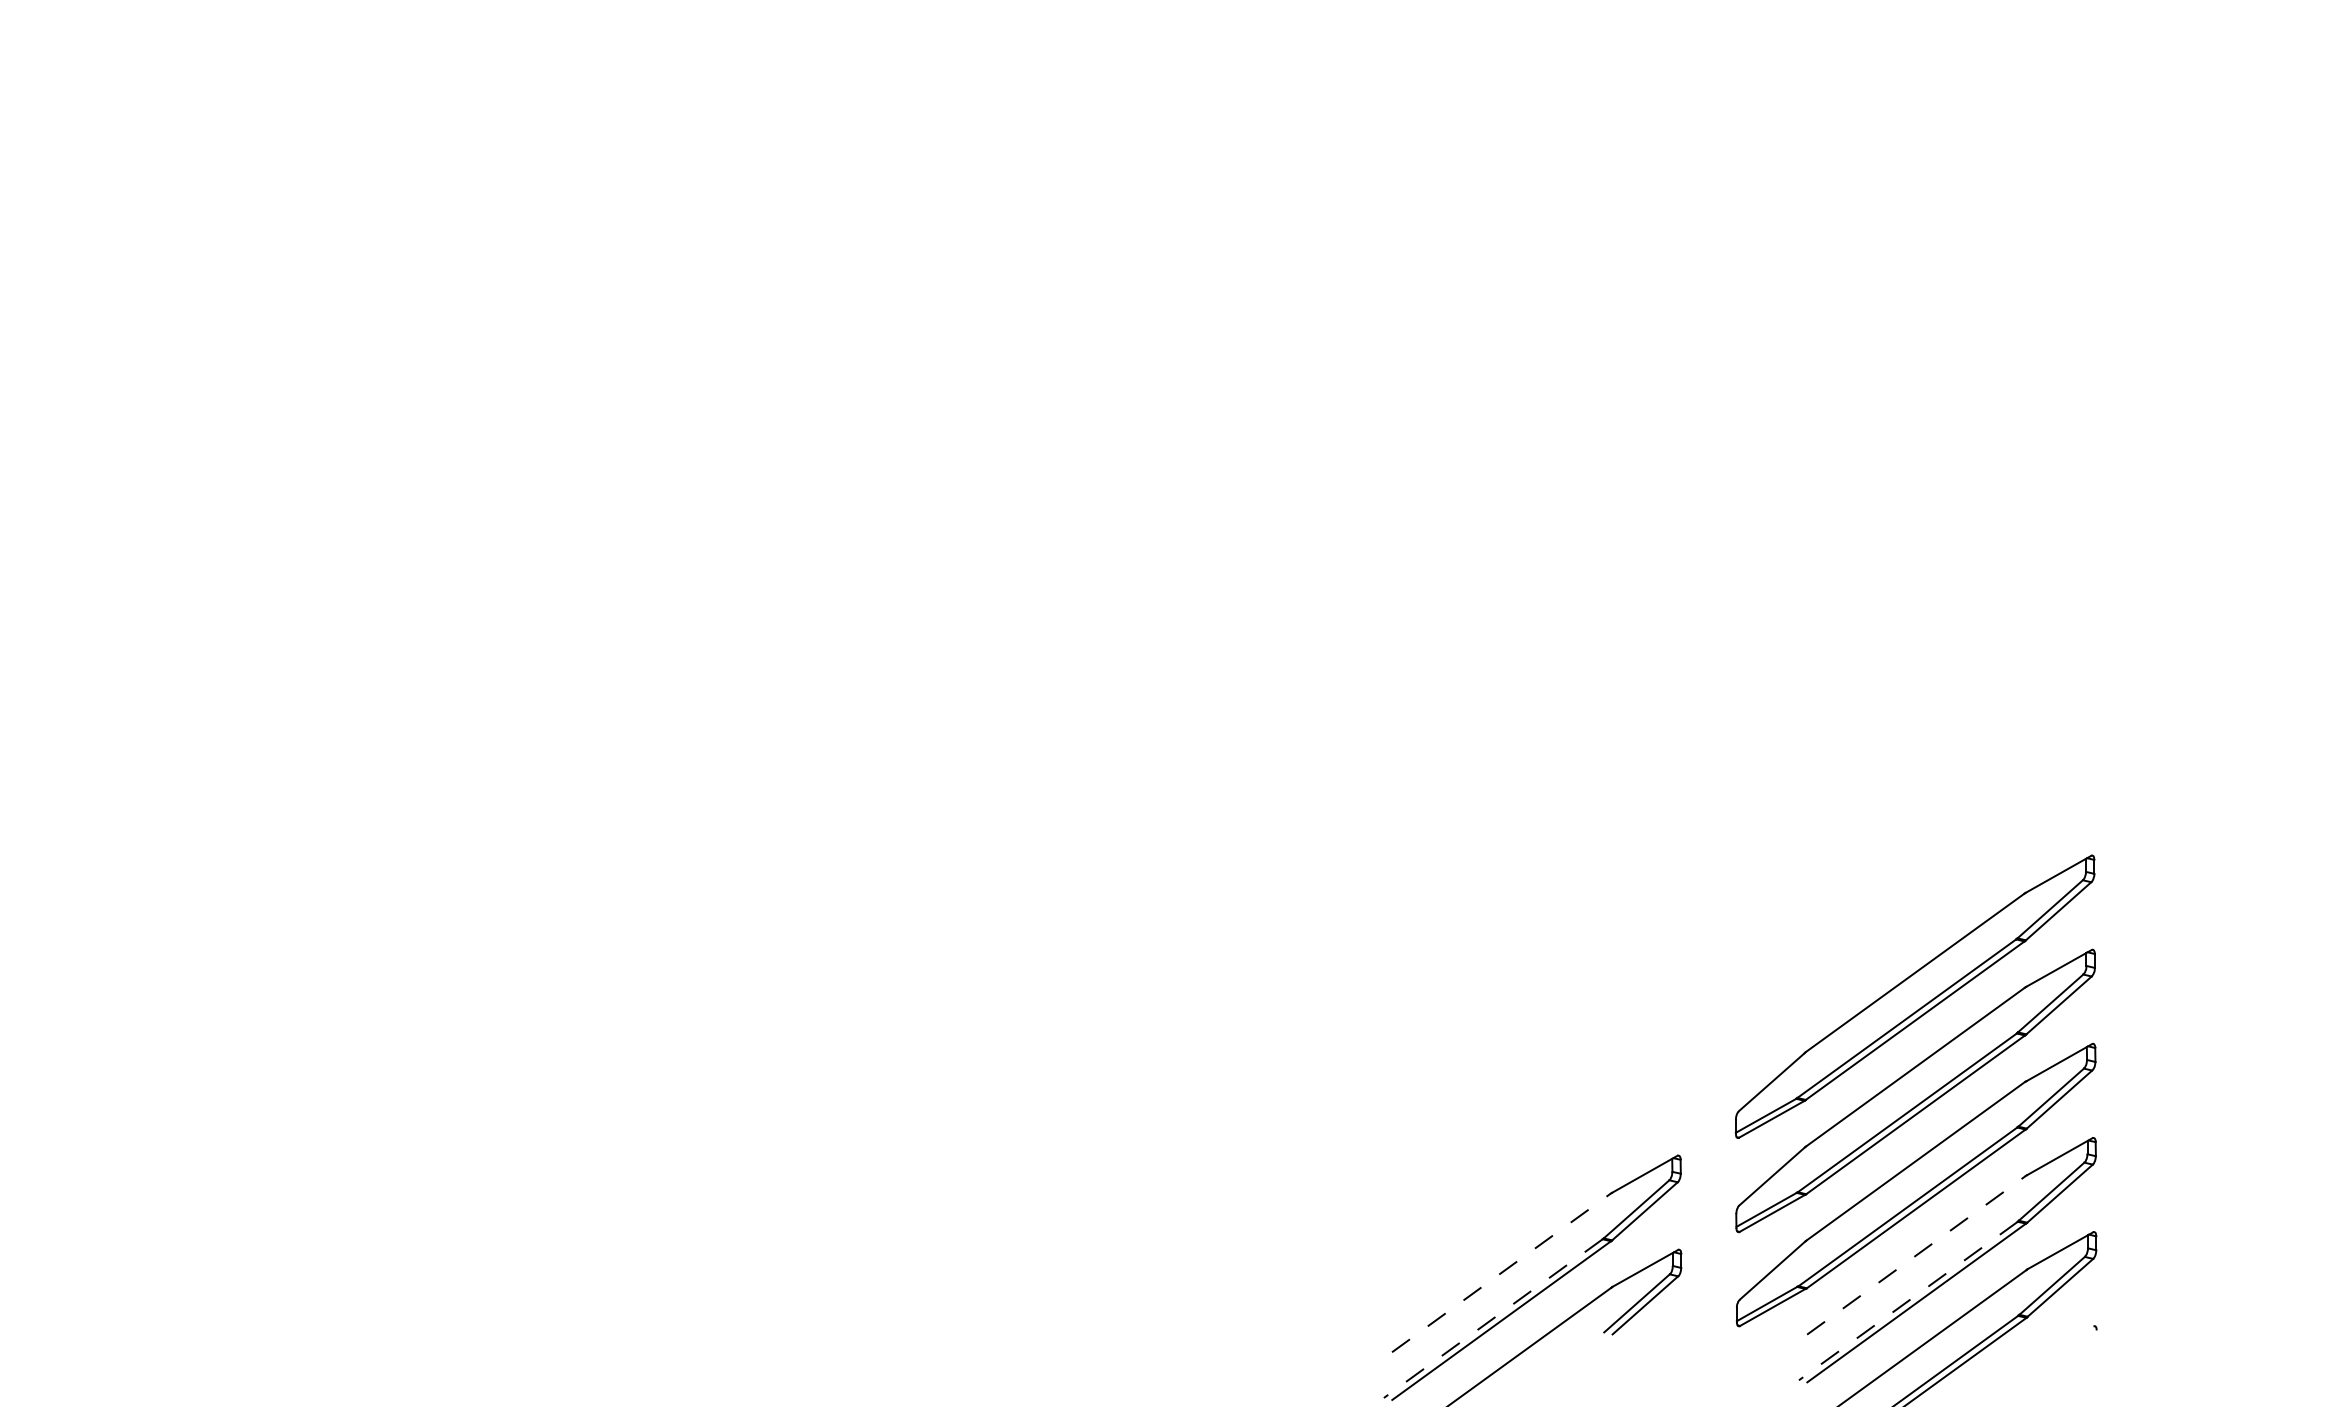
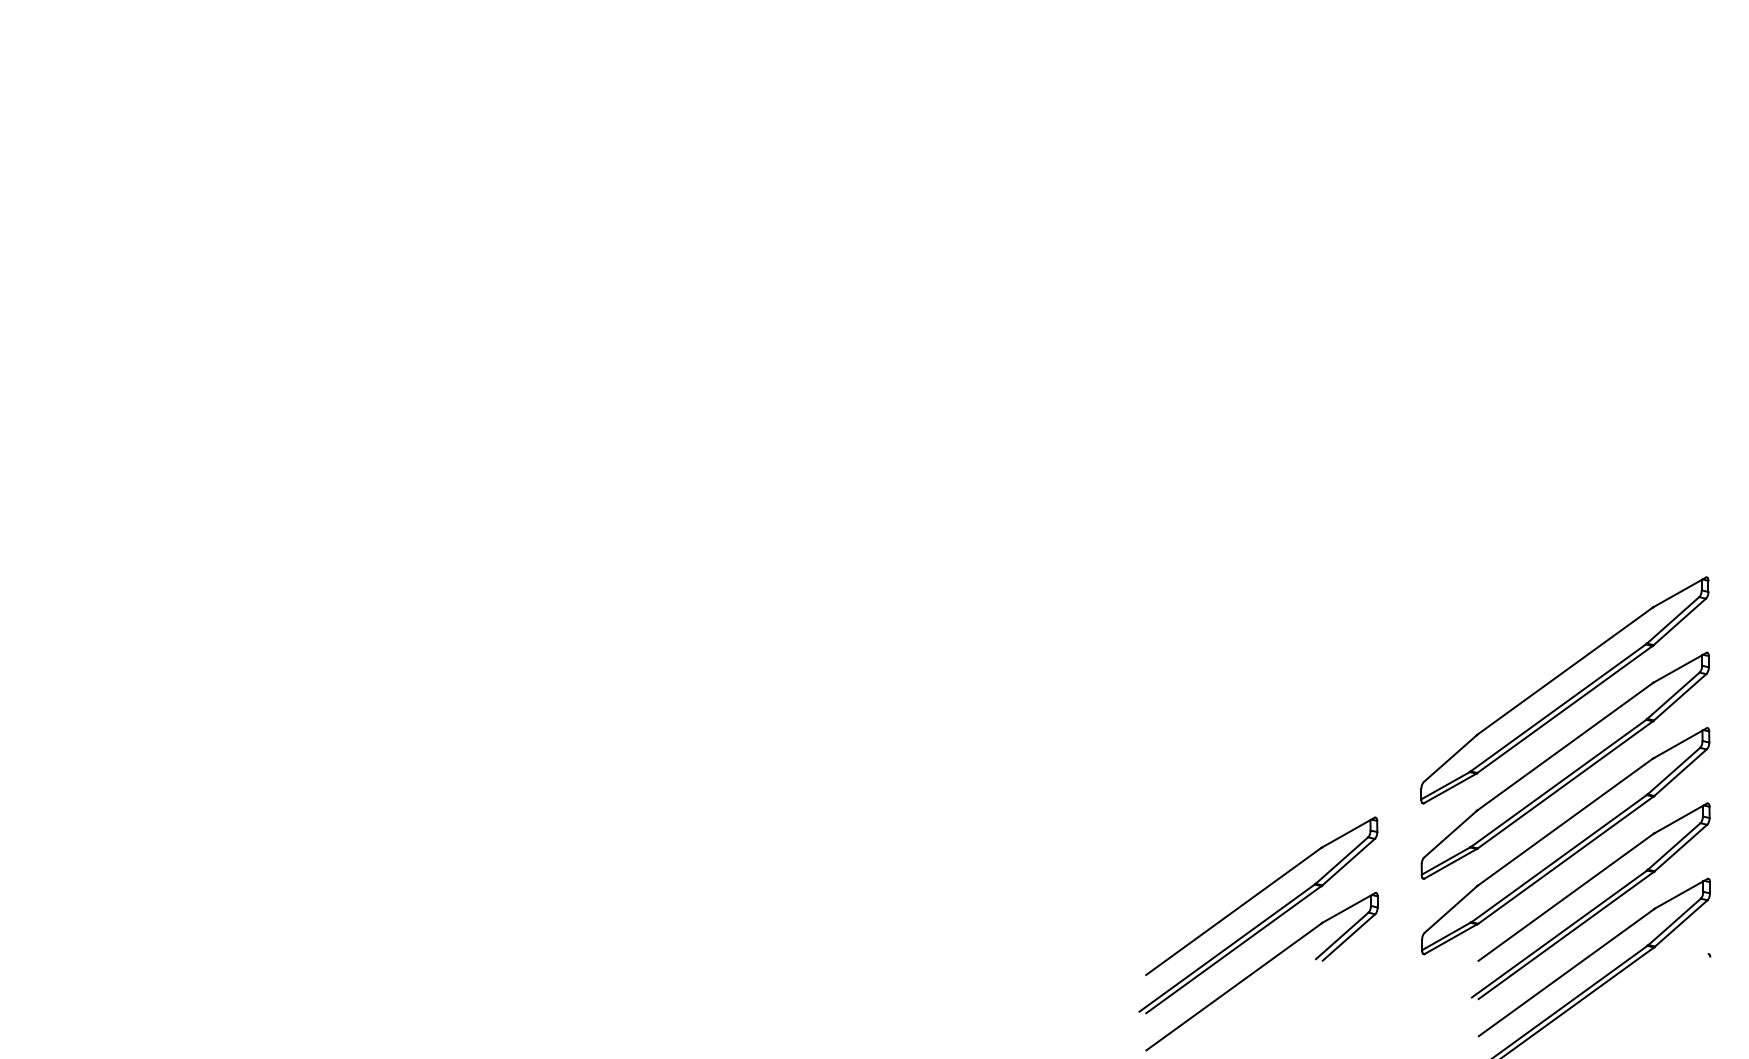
line: (1916, 1254) -> (1566, 896), dashed -> solid
line: (1501, 1272) -> (1233, 911), dashed -> solid
line: (1907, 1301) -> (1558, 934), dashed -> solid
line: (1492, 1318) -> (1226, 947), dashed -> solid

